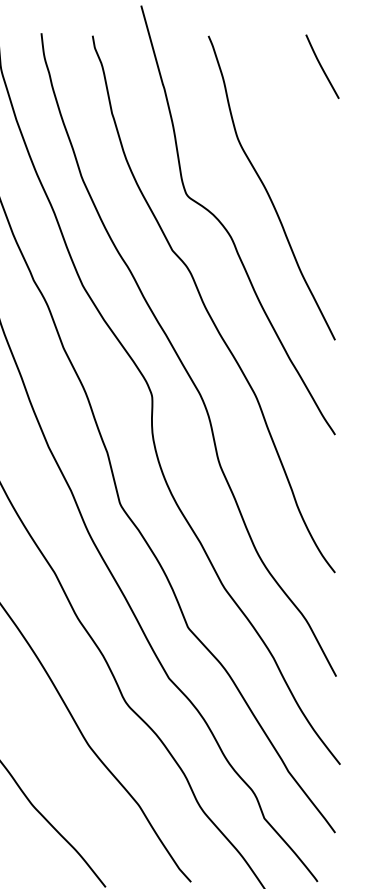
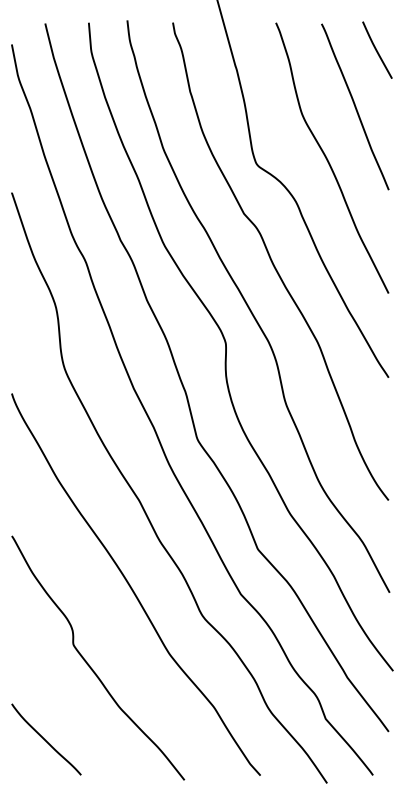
curve: (297, 130) -> (355, 106), added

